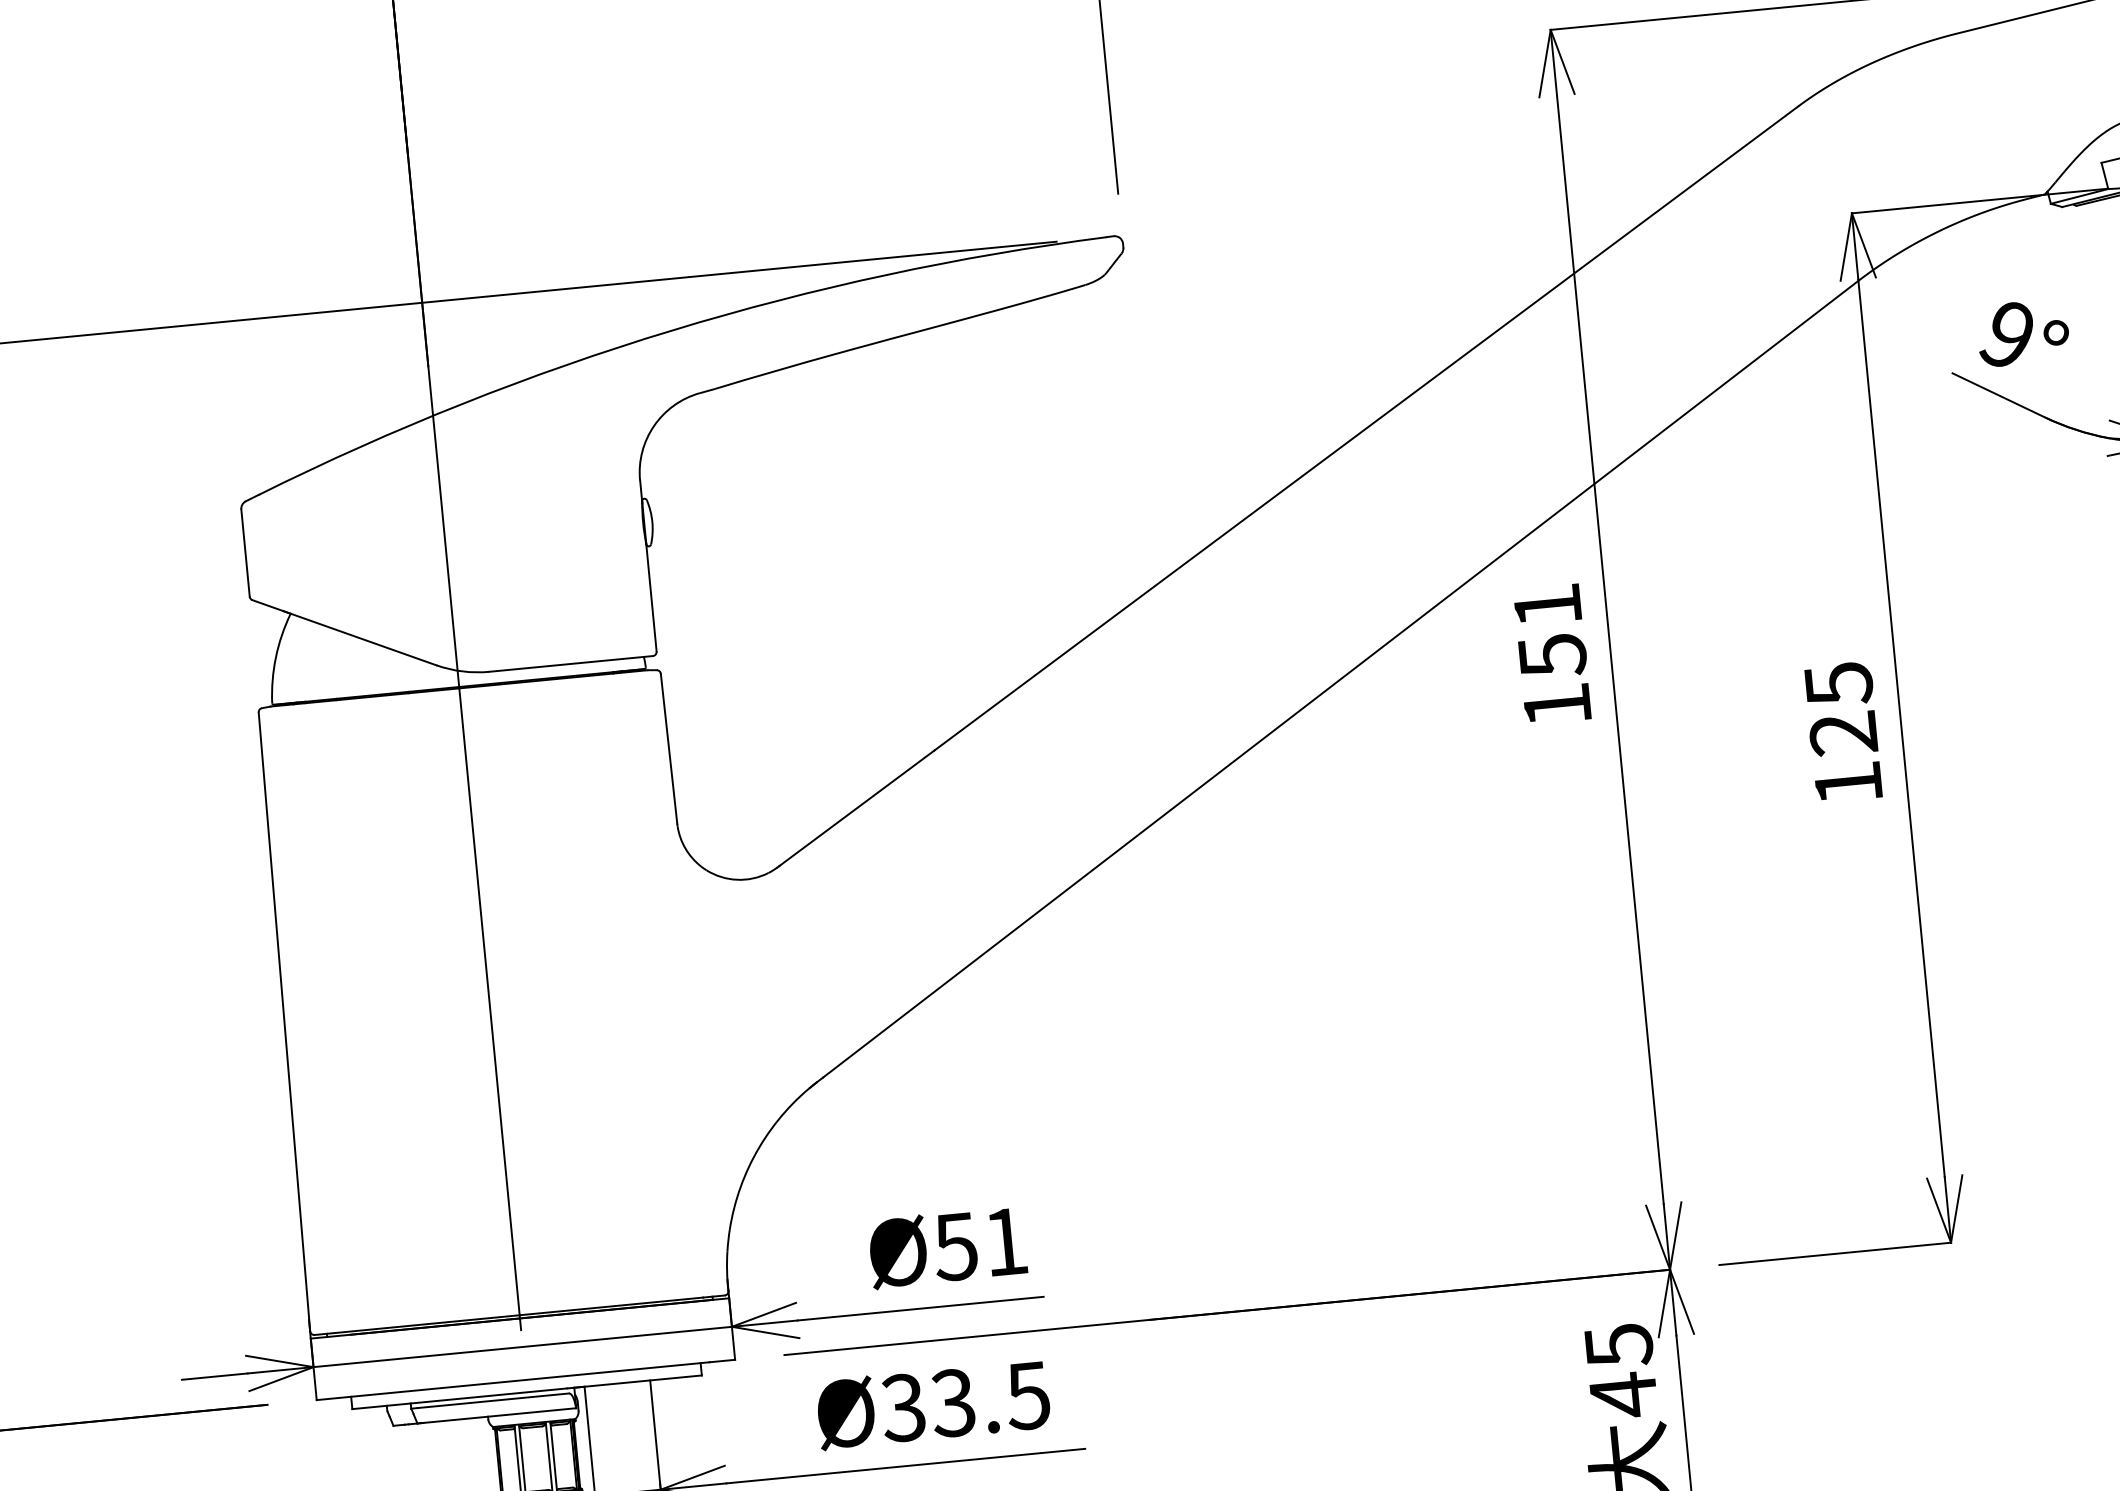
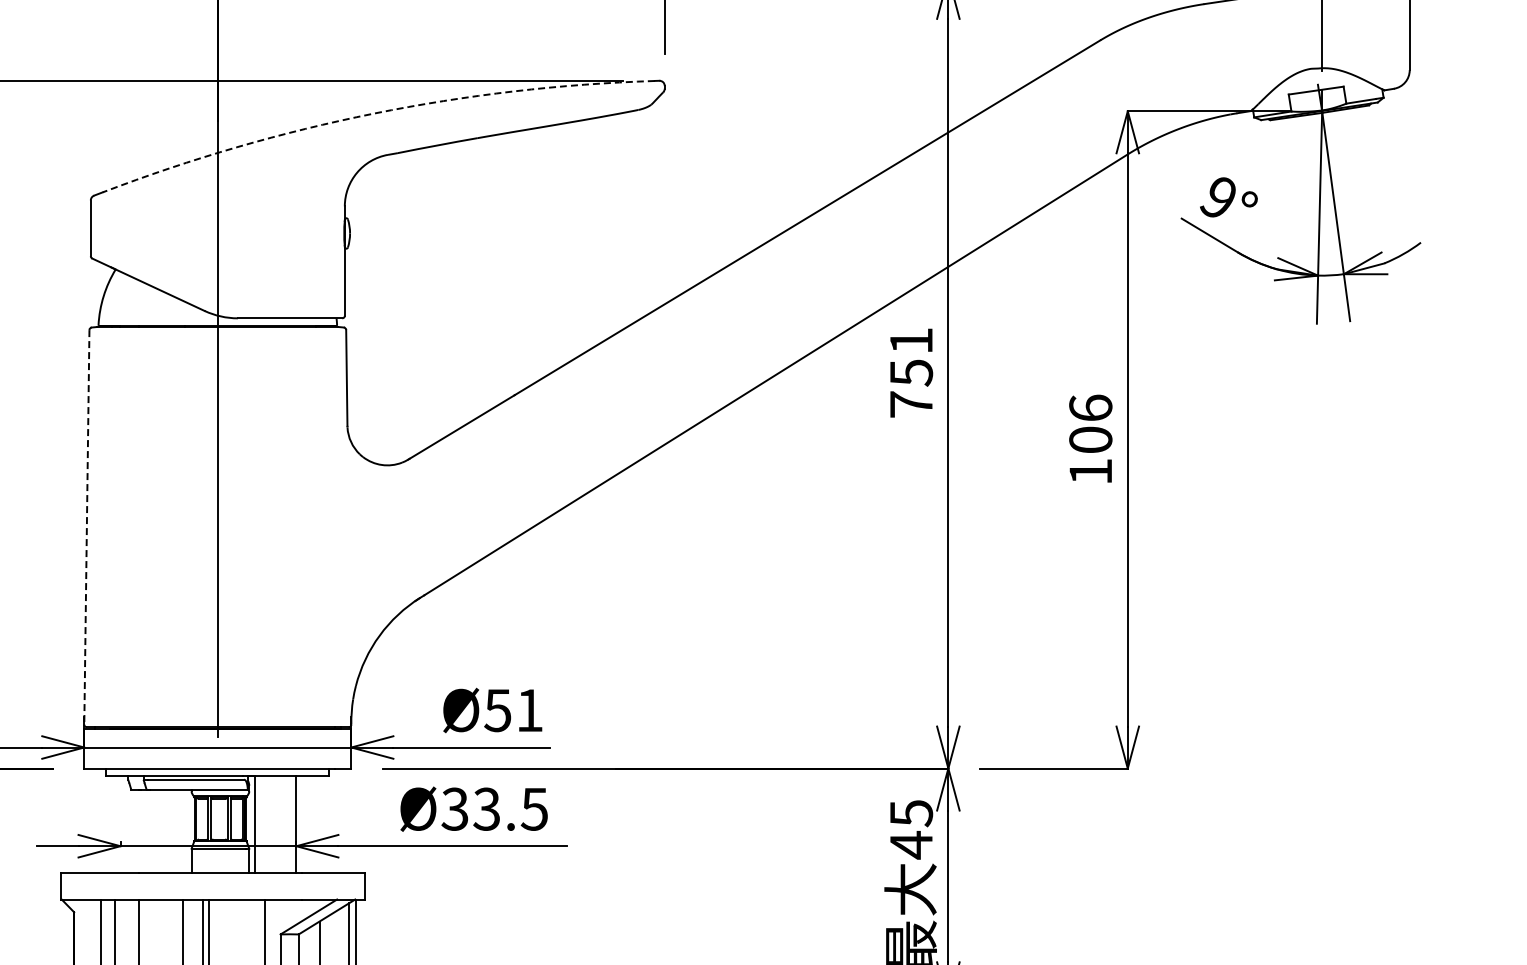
arc: (672, 330) -> (374, 113), solid -> dashed
text: (1557, 705) -> (911, 404), 151 -> 751
text: (1840, 707) -> (1090, 423), 125 -> 106
line: (283, 1022) -> (86, 527), solid -> dashed

